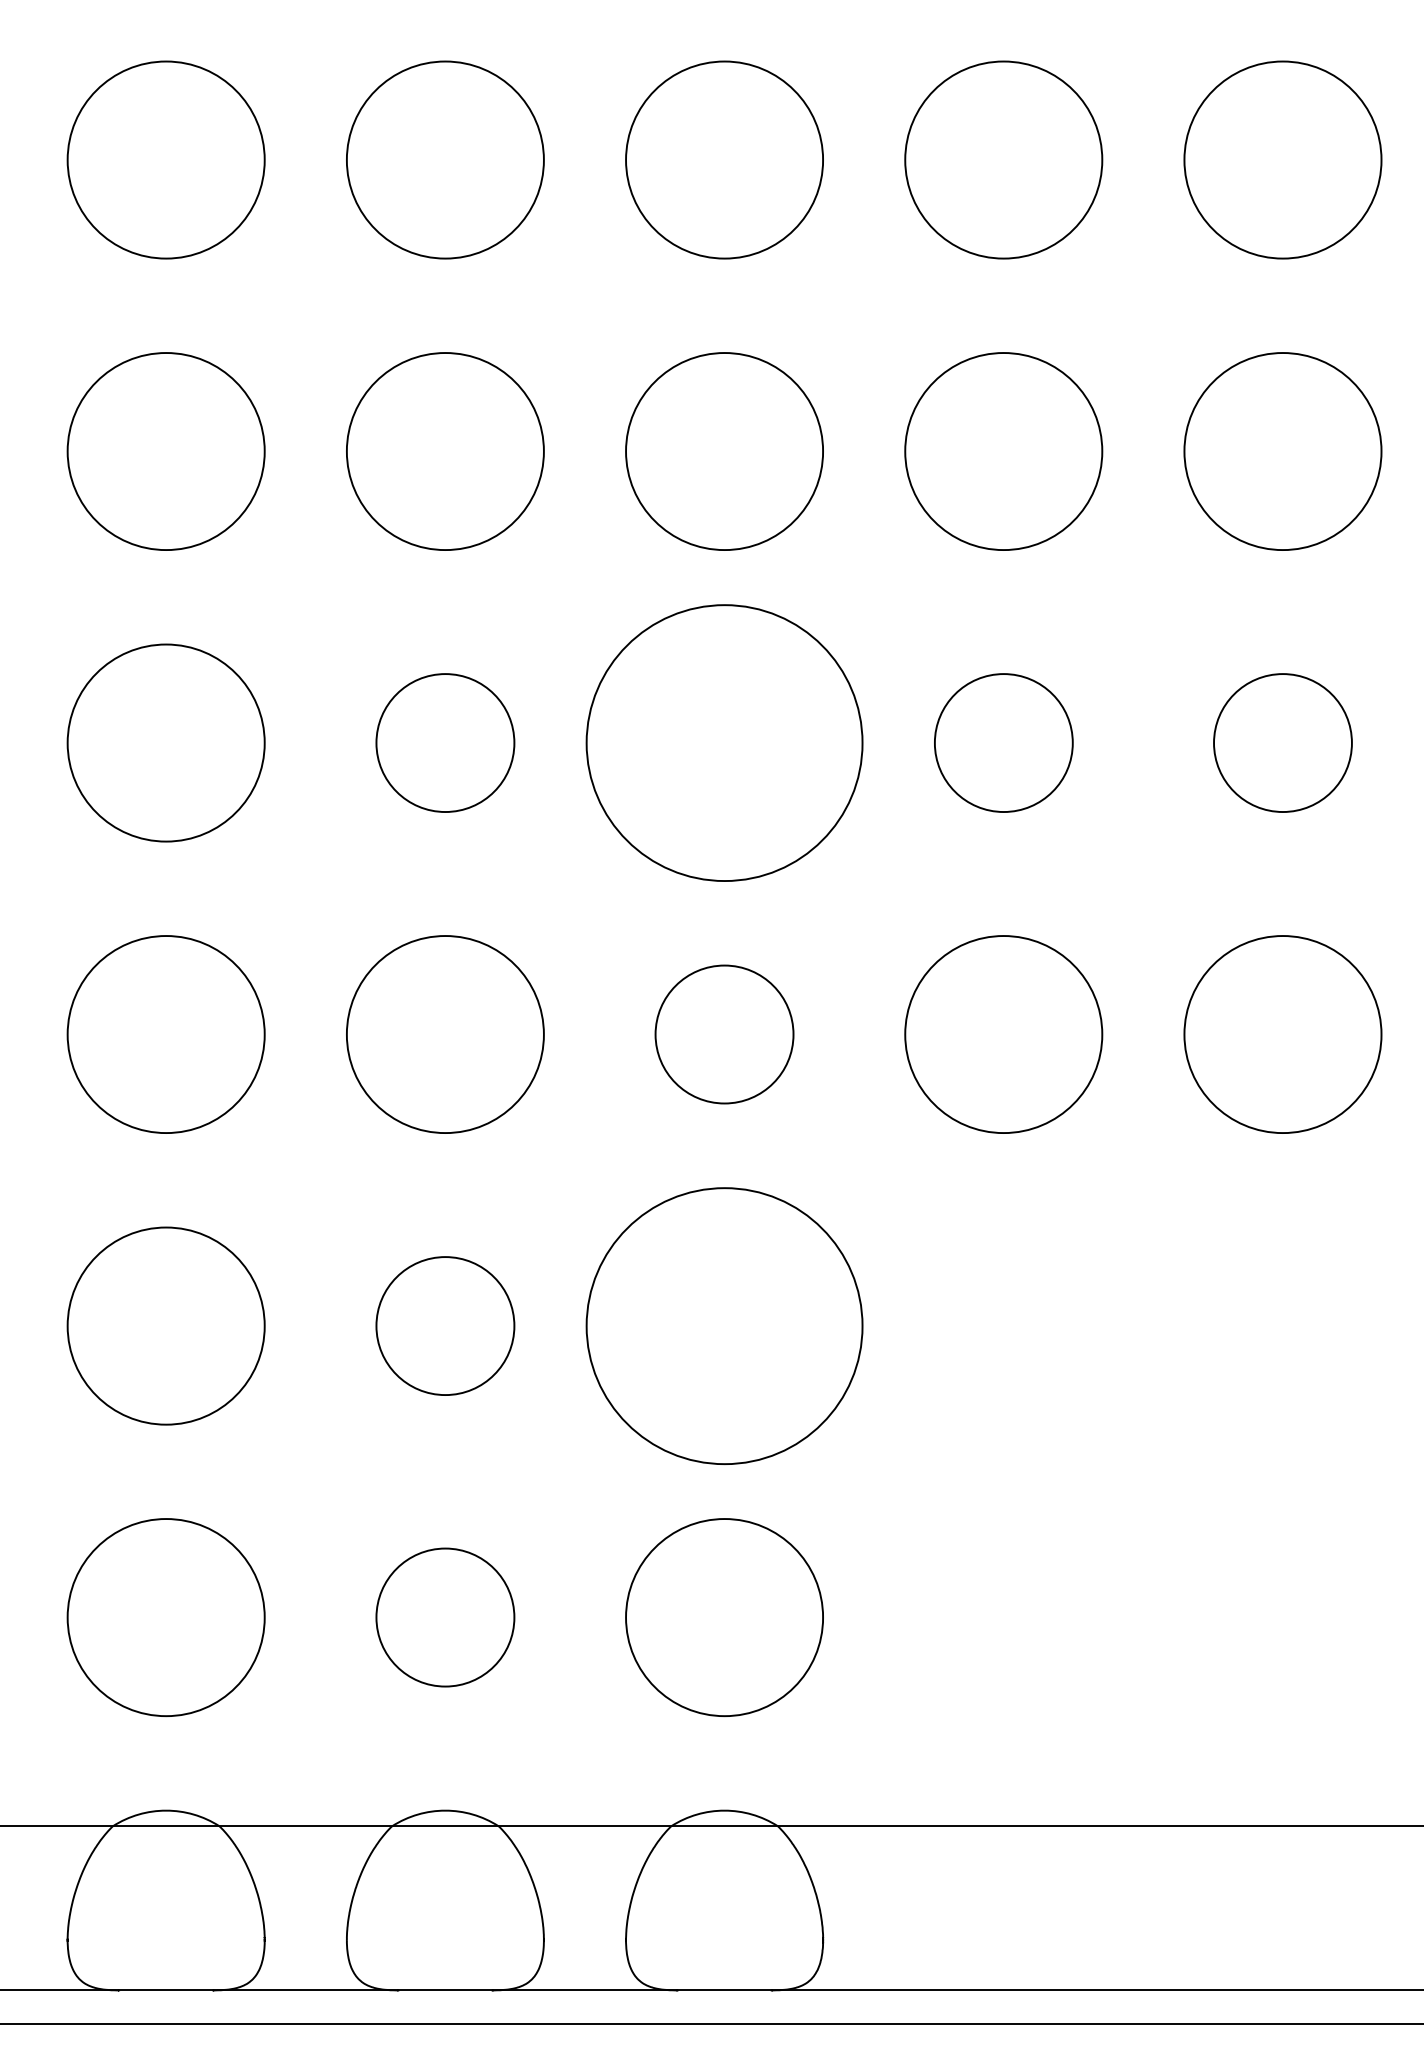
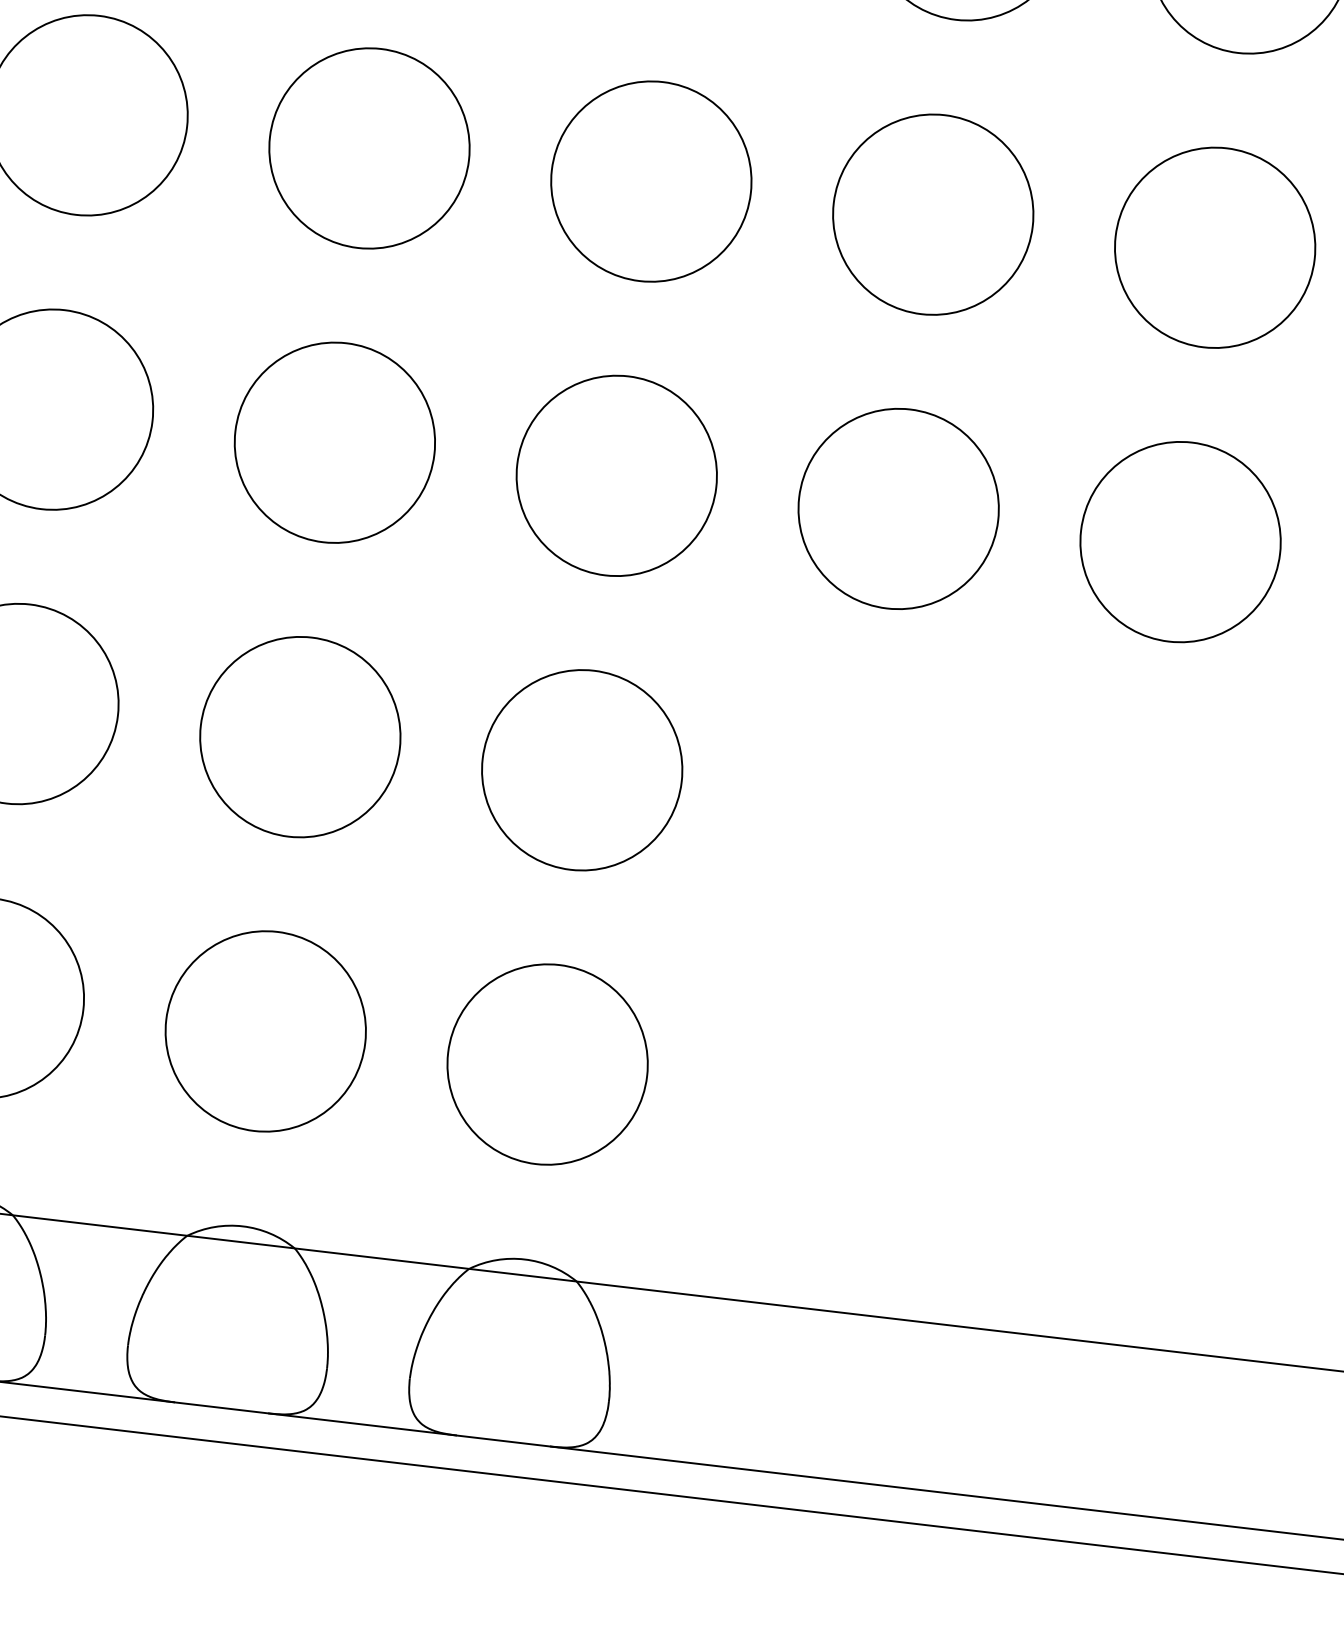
part: (445, 742) -> (369, 147), size x1.43
part: (724, 742) -> (651, 181), size x0.71
part: (1003, 742) -> (933, 214), size x1.43
part: (1282, 742) -> (1214, 247), size x1.43
part: (724, 1034) -> (616, 475), size x1.43
part: (445, 1325) -> (300, 736), size x1.43
part: (724, 1325) -> (582, 769), size x0.71
part: (445, 1617) -> (265, 1031), size x1.43

